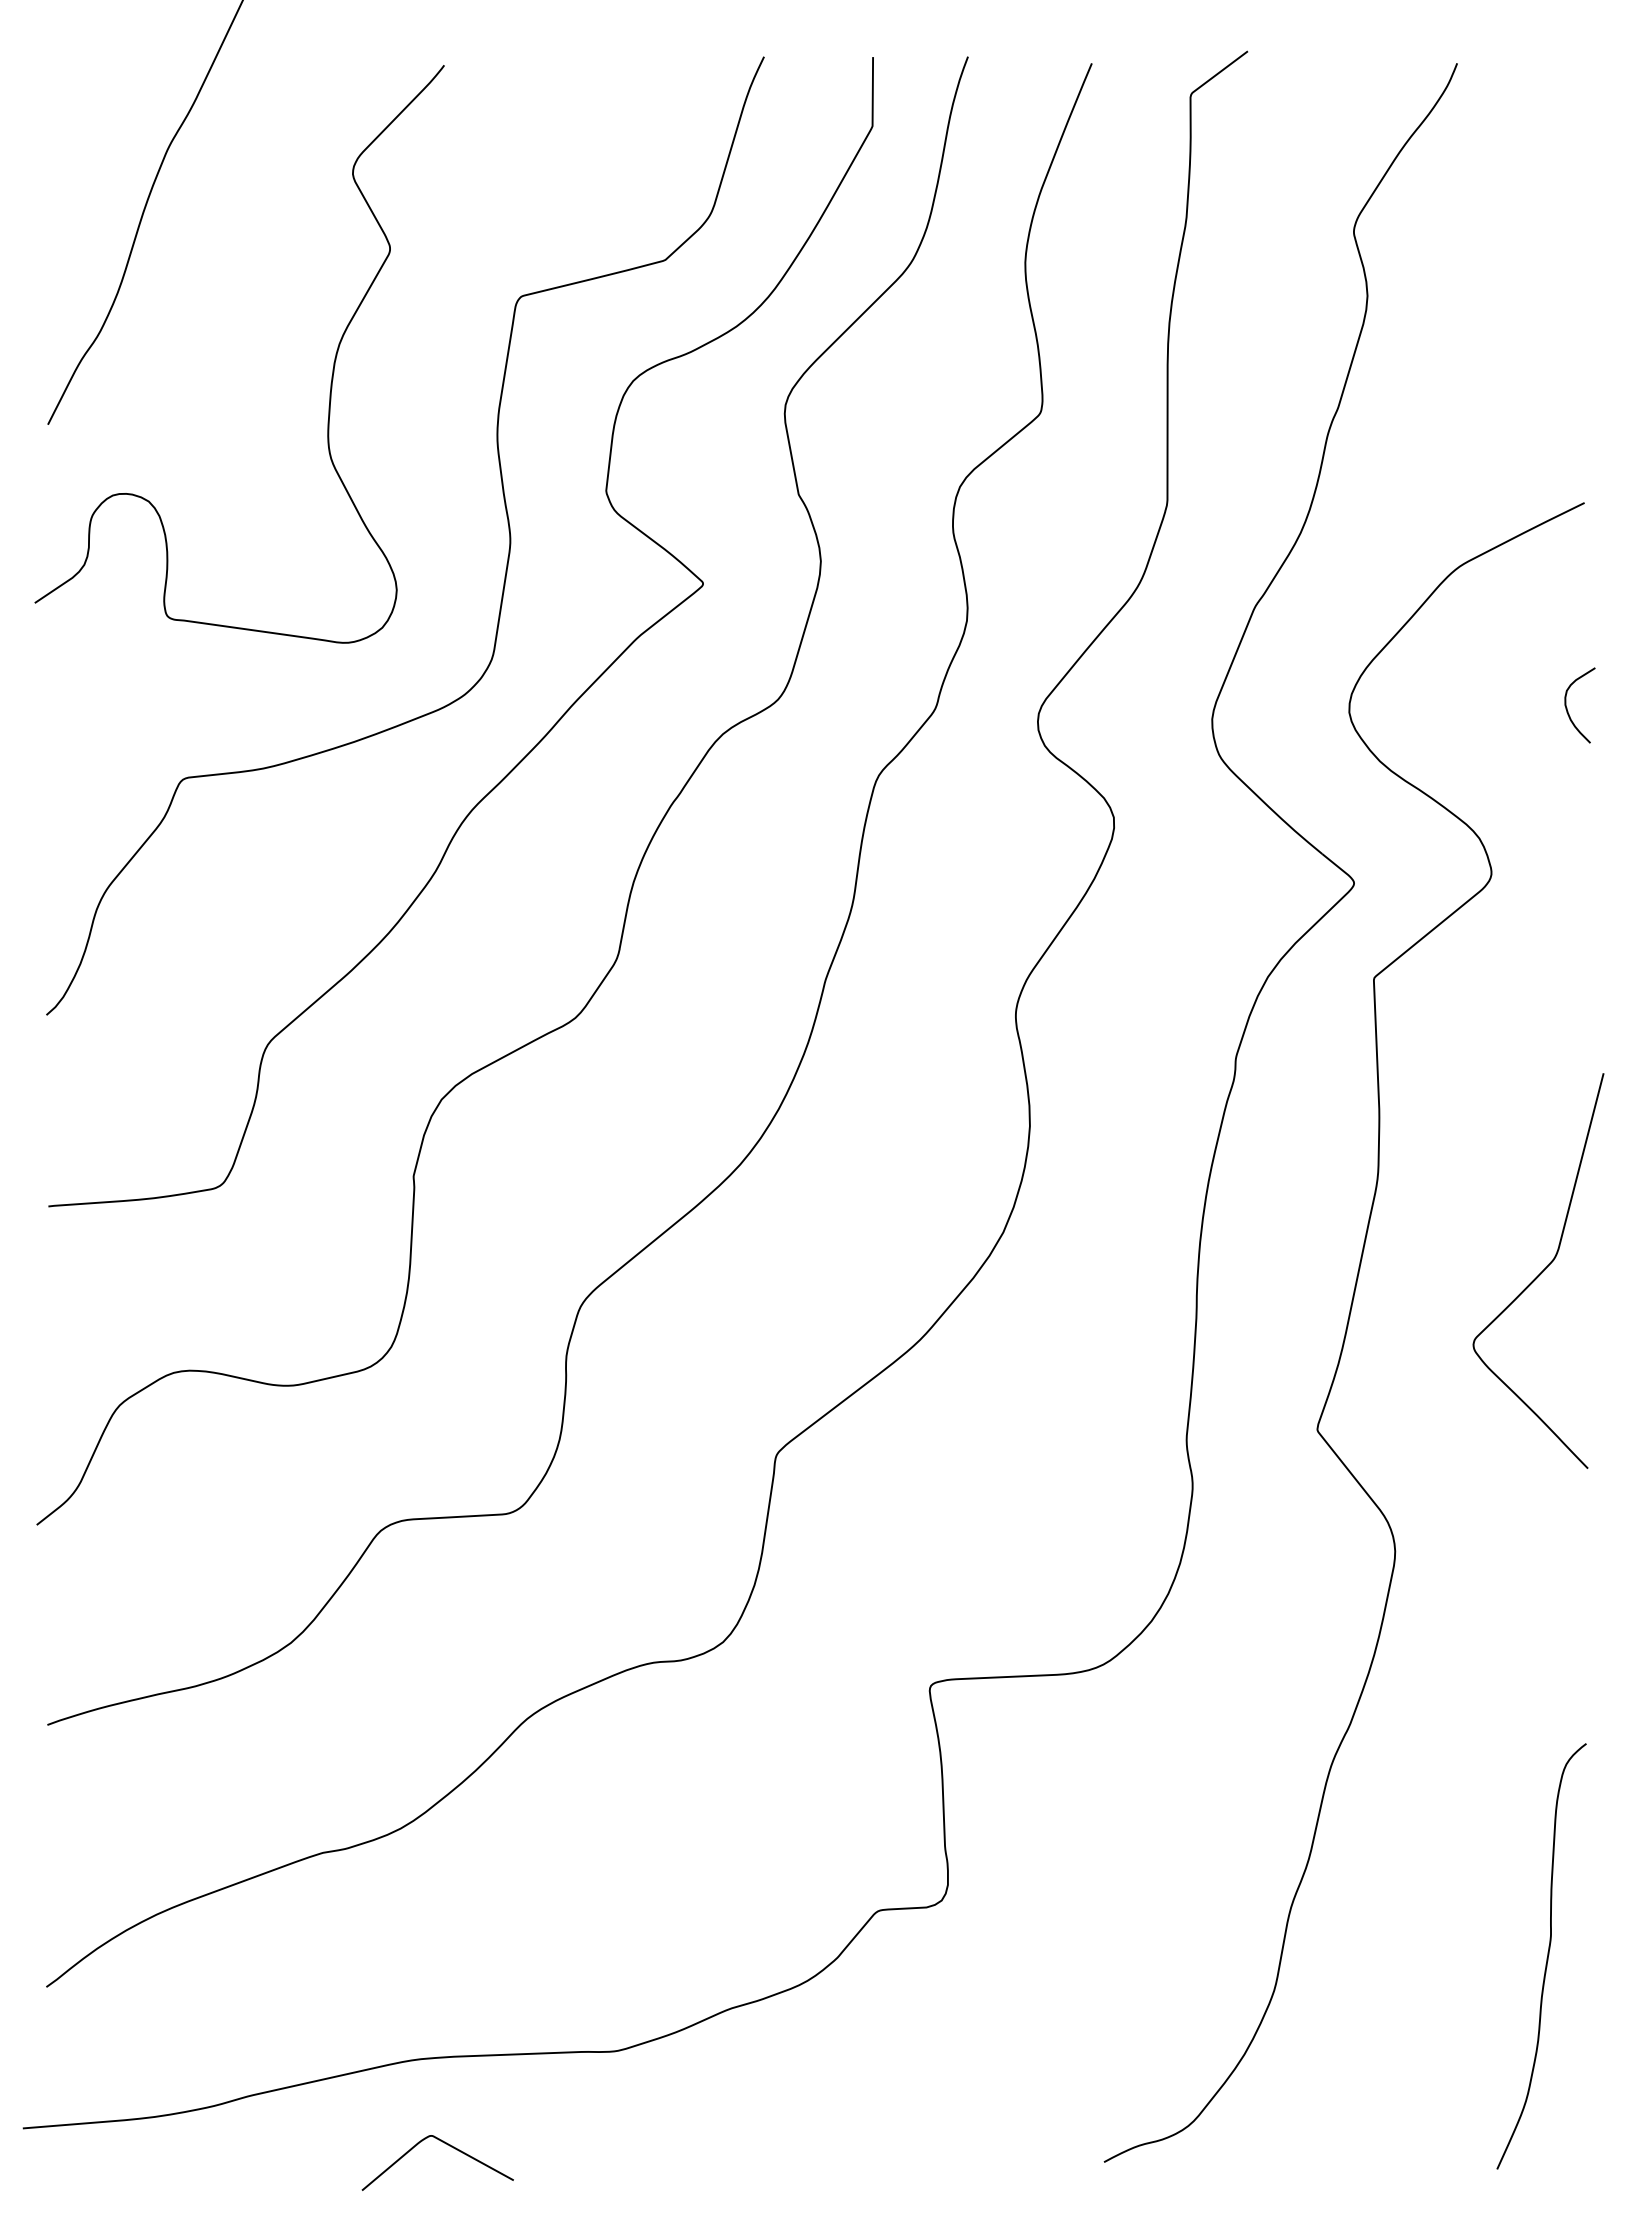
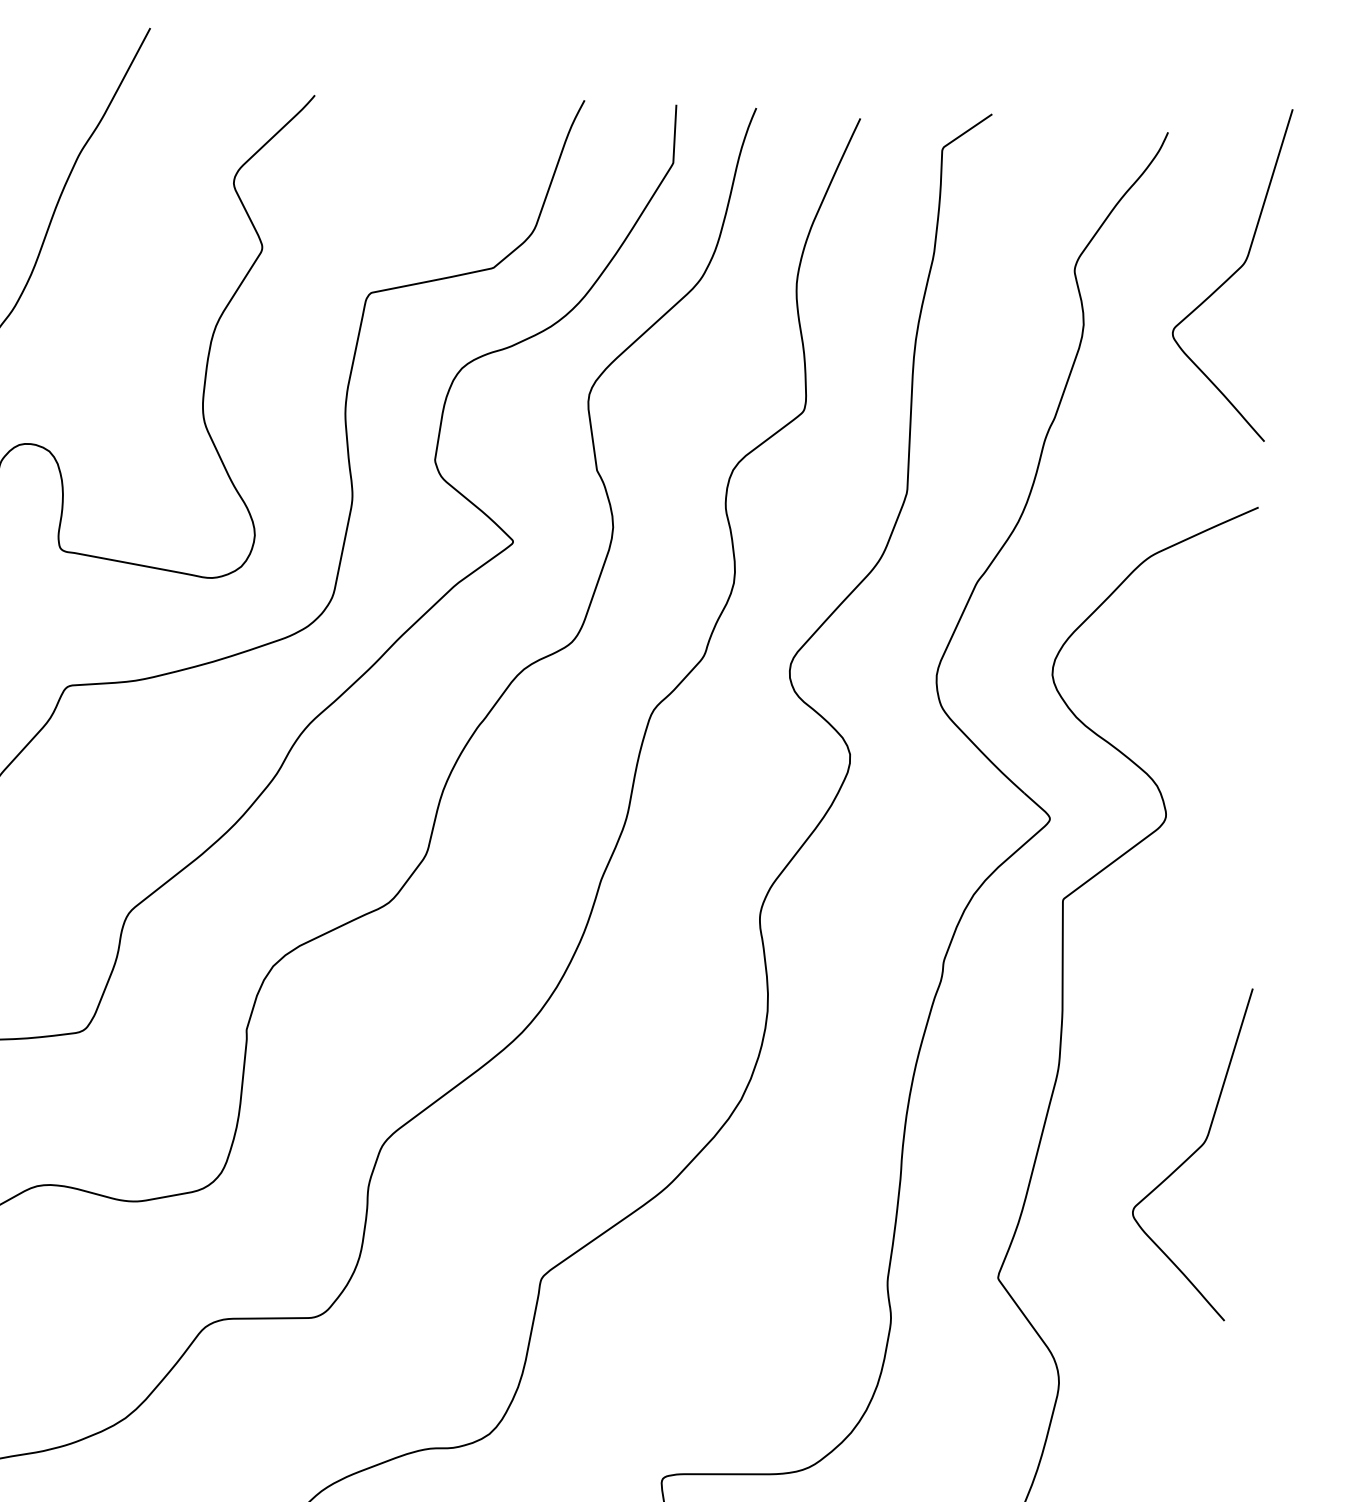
curve: (1540, 228) -> (1231, 274), added
curve: (1567, 707) -> (1236, 679), removed

